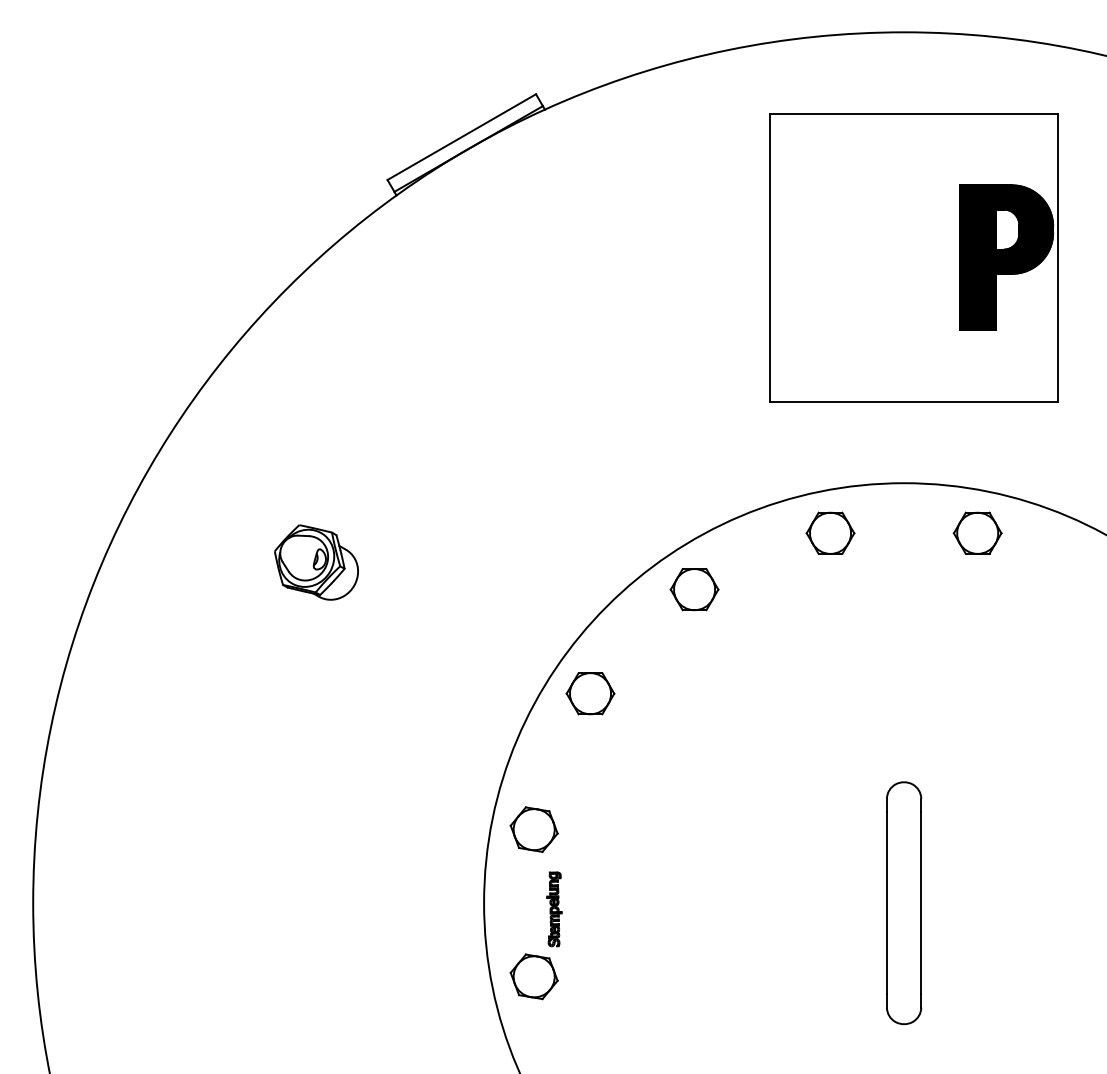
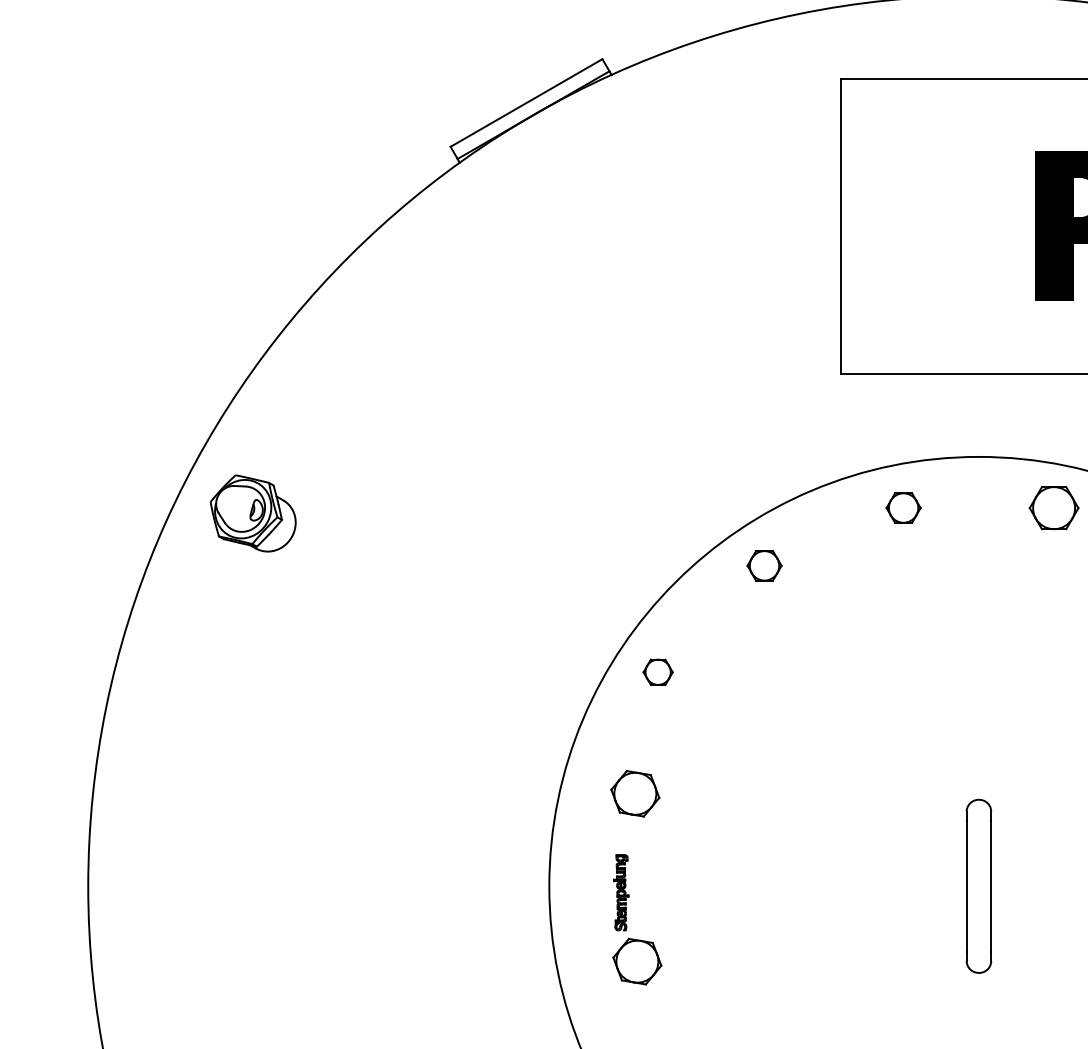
part: (830, 532) -> (903, 507), size x0.7
part: (316, 562) -> (253, 513), moved
part: (694, 589) -> (764, 565), size x0.7
part: (590, 693) -> (658, 671), size x0.6
part: (533, 829) -> (634, 793), moved
part: (904, 902) -> (979, 885), size x0.7
part: (533, 976) -> (636, 961), moved

